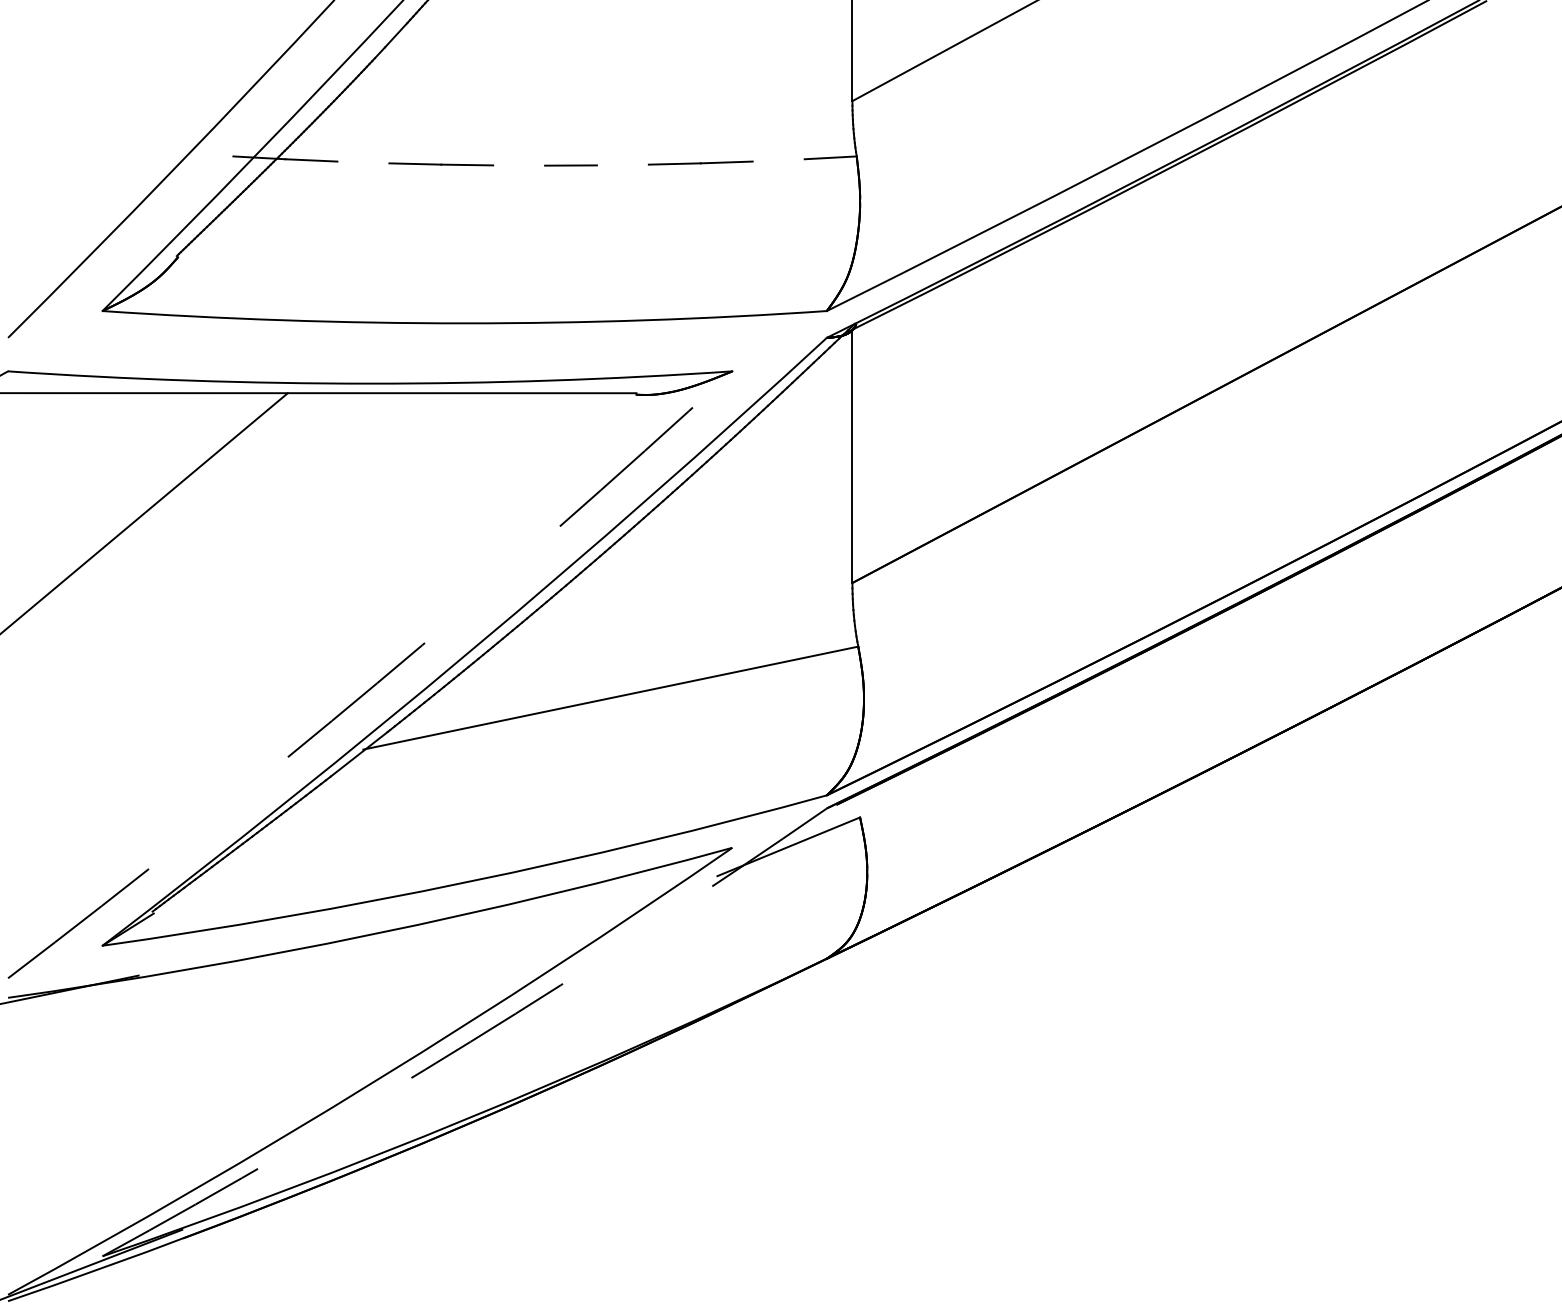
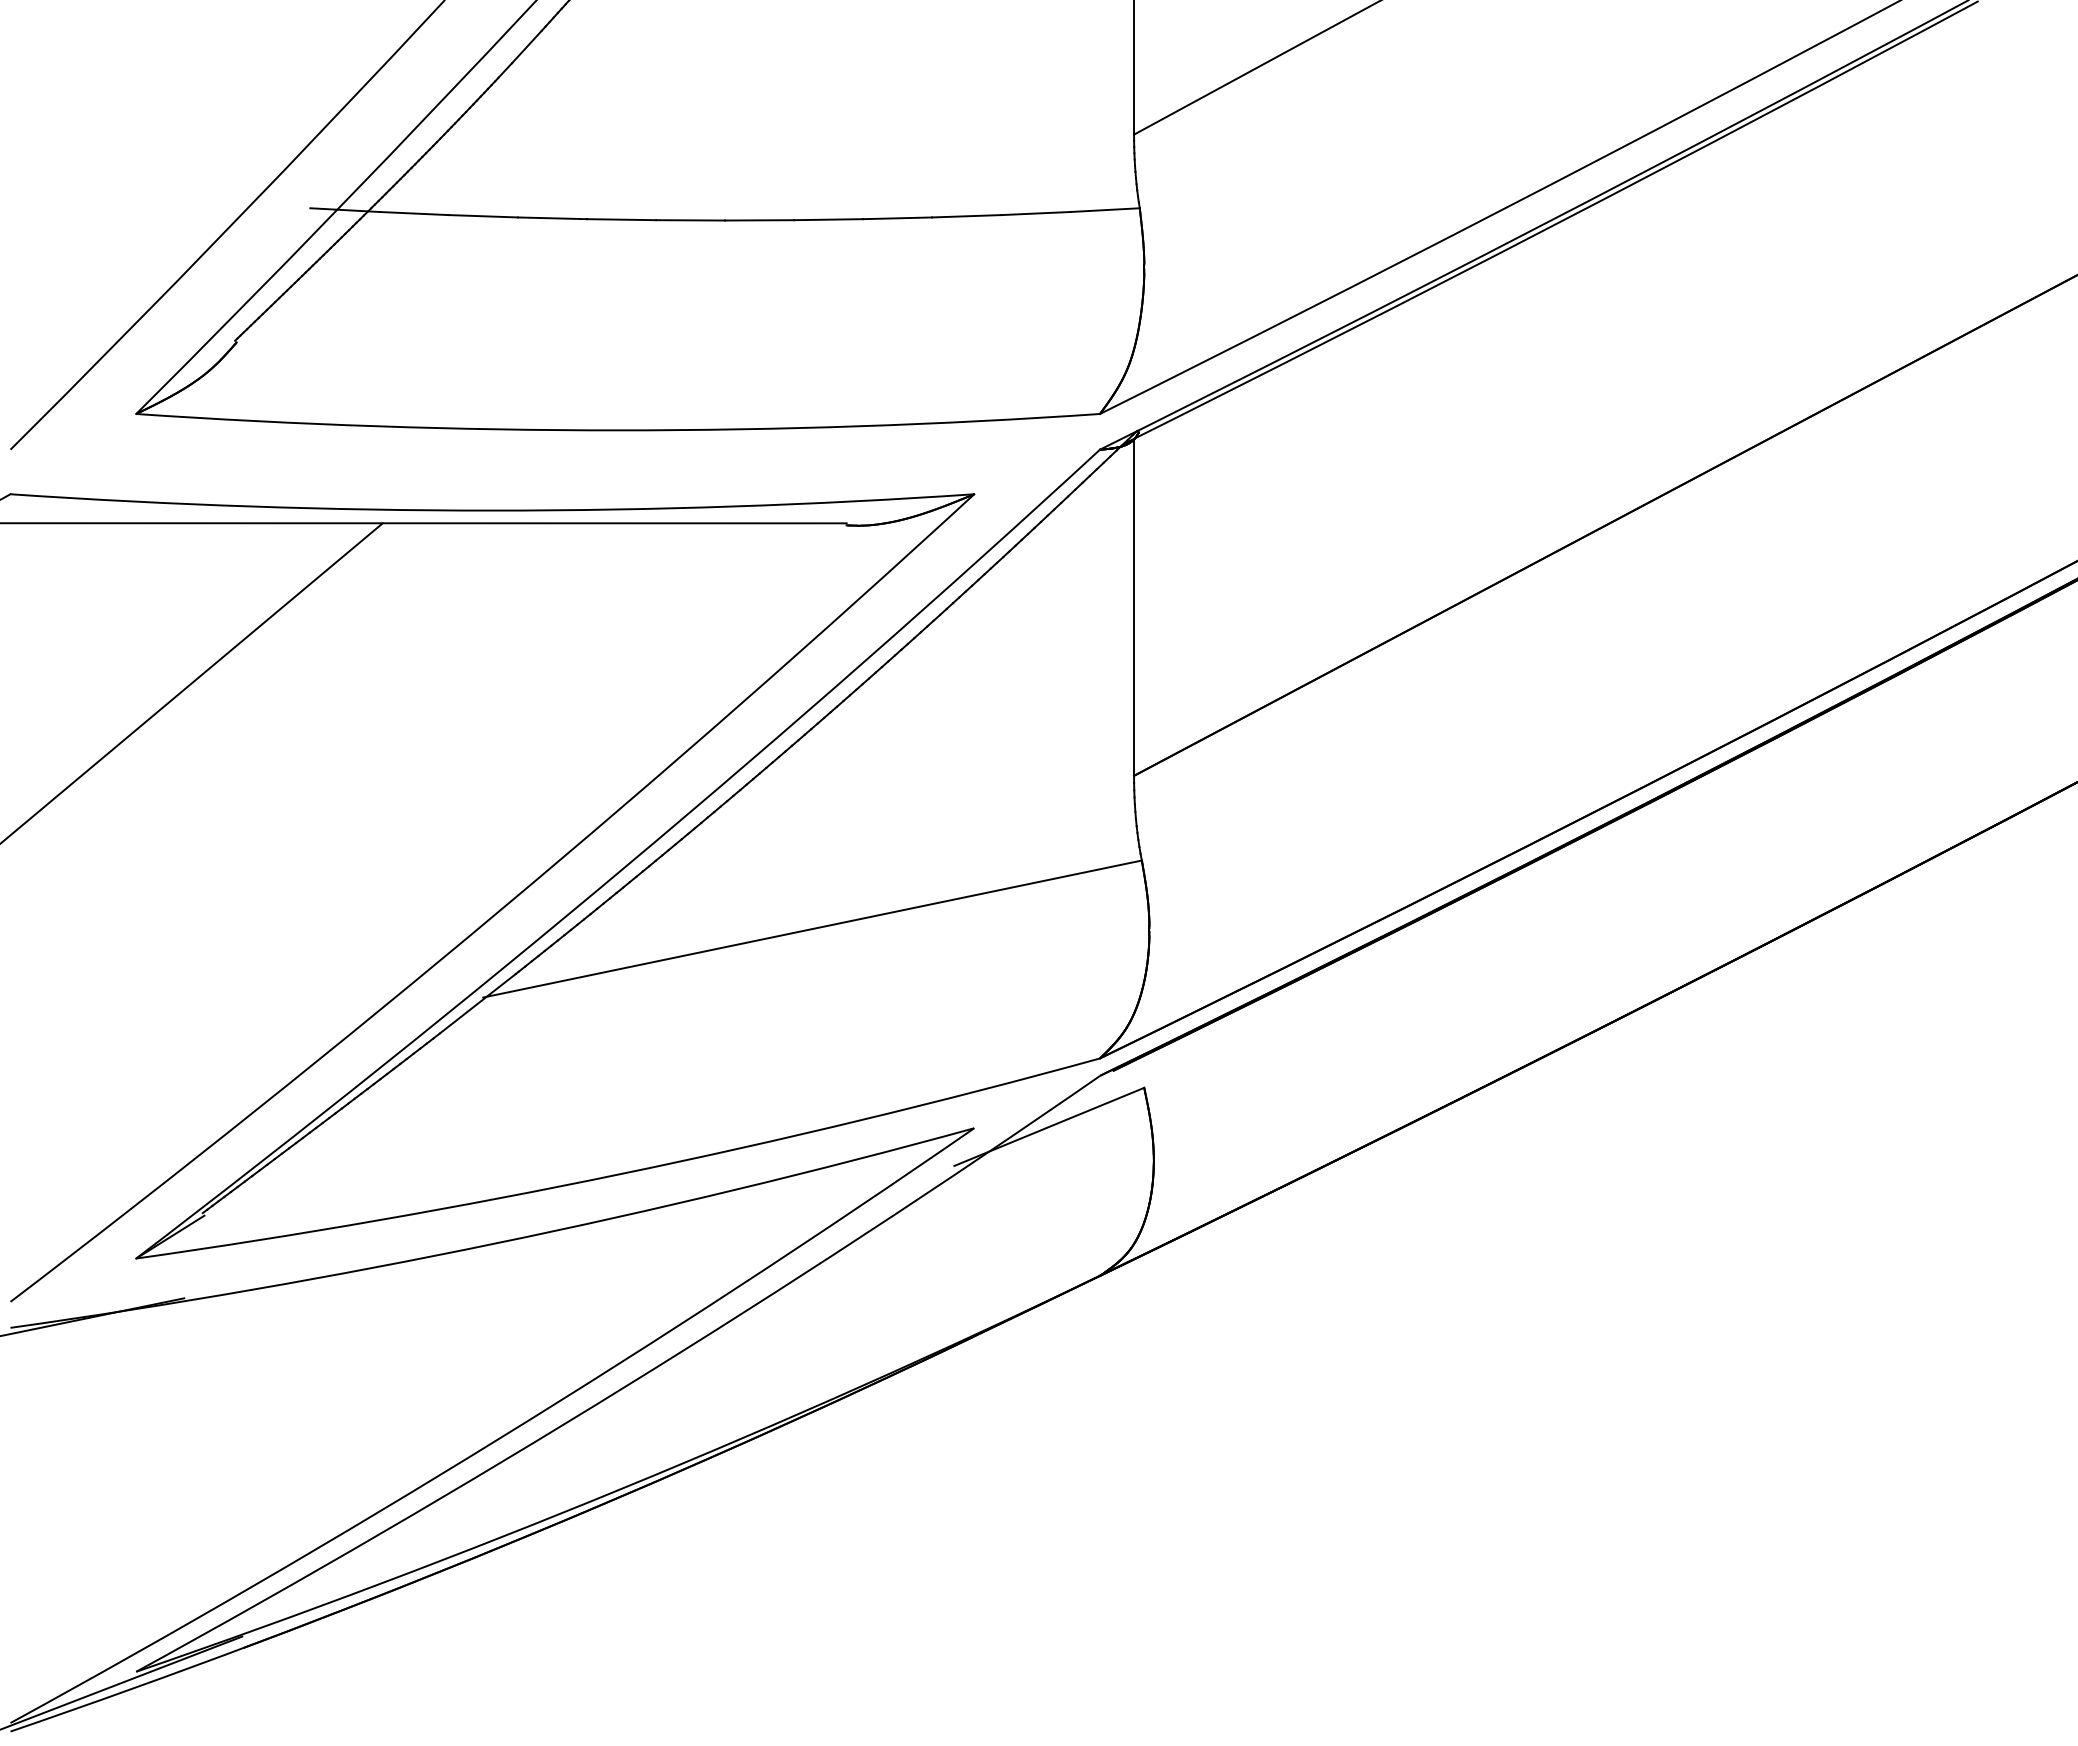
line: (778, 160) -> (1035, 213), added
line: (362, 162) -> (482, 216), added
line: (622, 164) -> (828, 219), added
line: (519, 165) -> (690, 220), added
arc: (377, 683) -> (501, 909), dashed -> solid
arc: (470, 1041) -> (625, 1386), dashed -> solid

